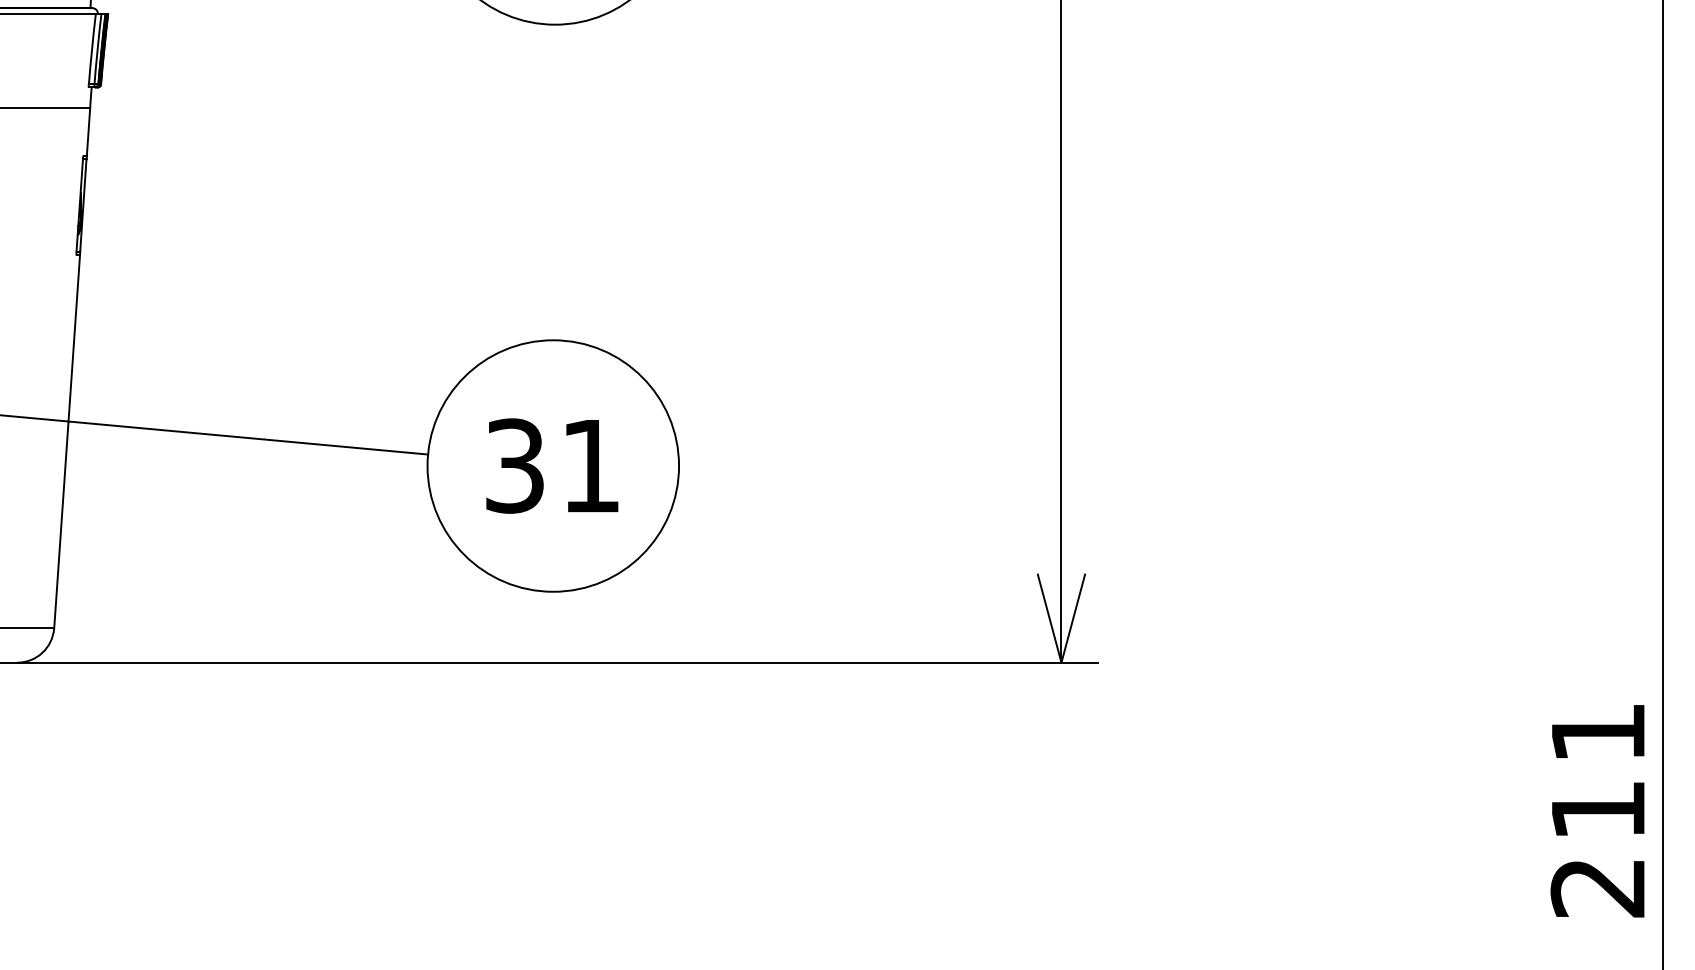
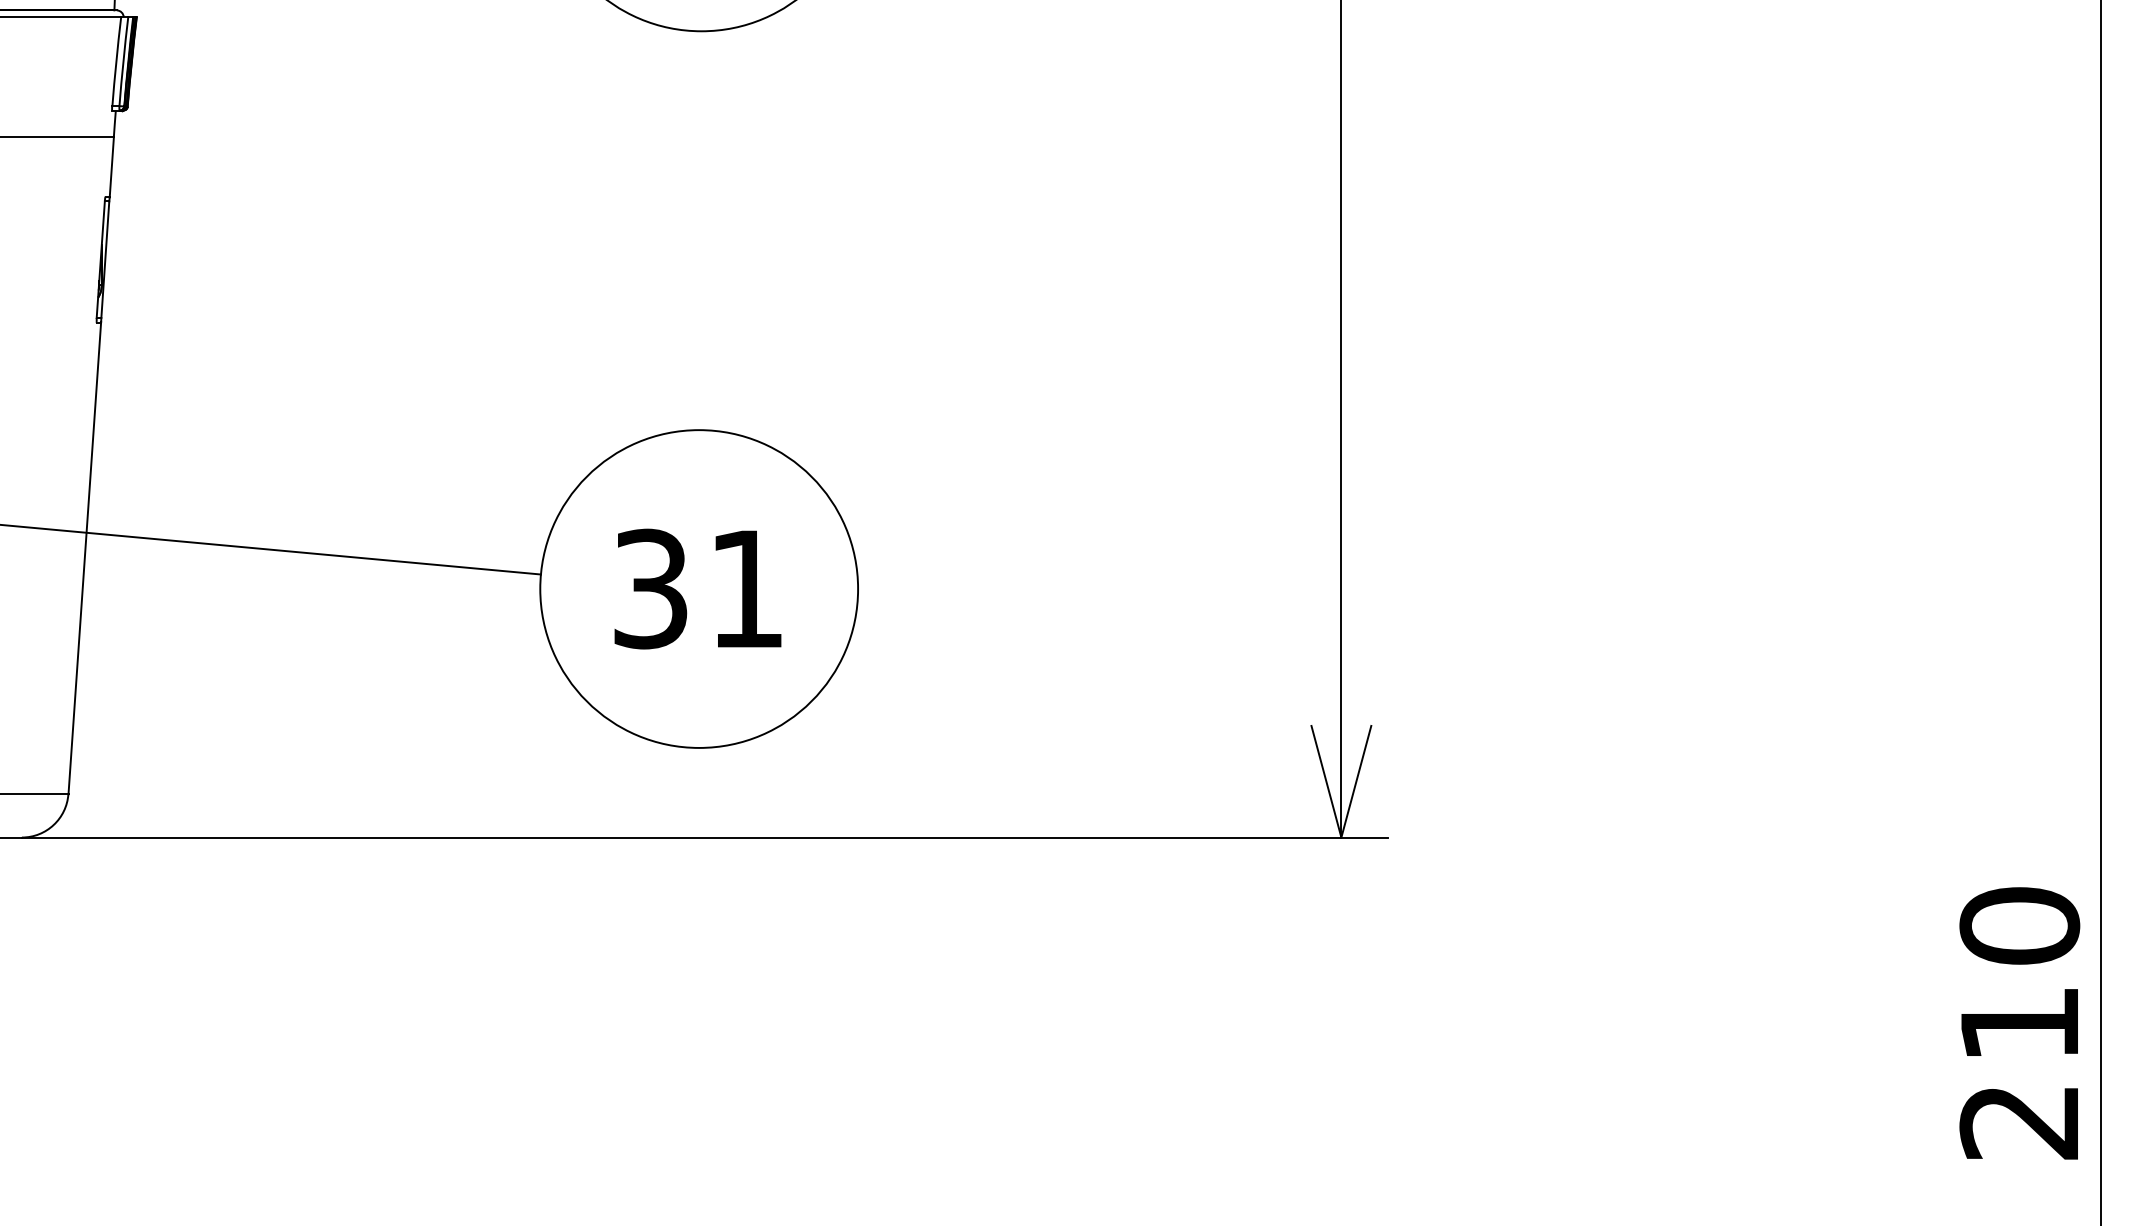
text: (1598, 732) -> (2019, 925), 211 -> 210

